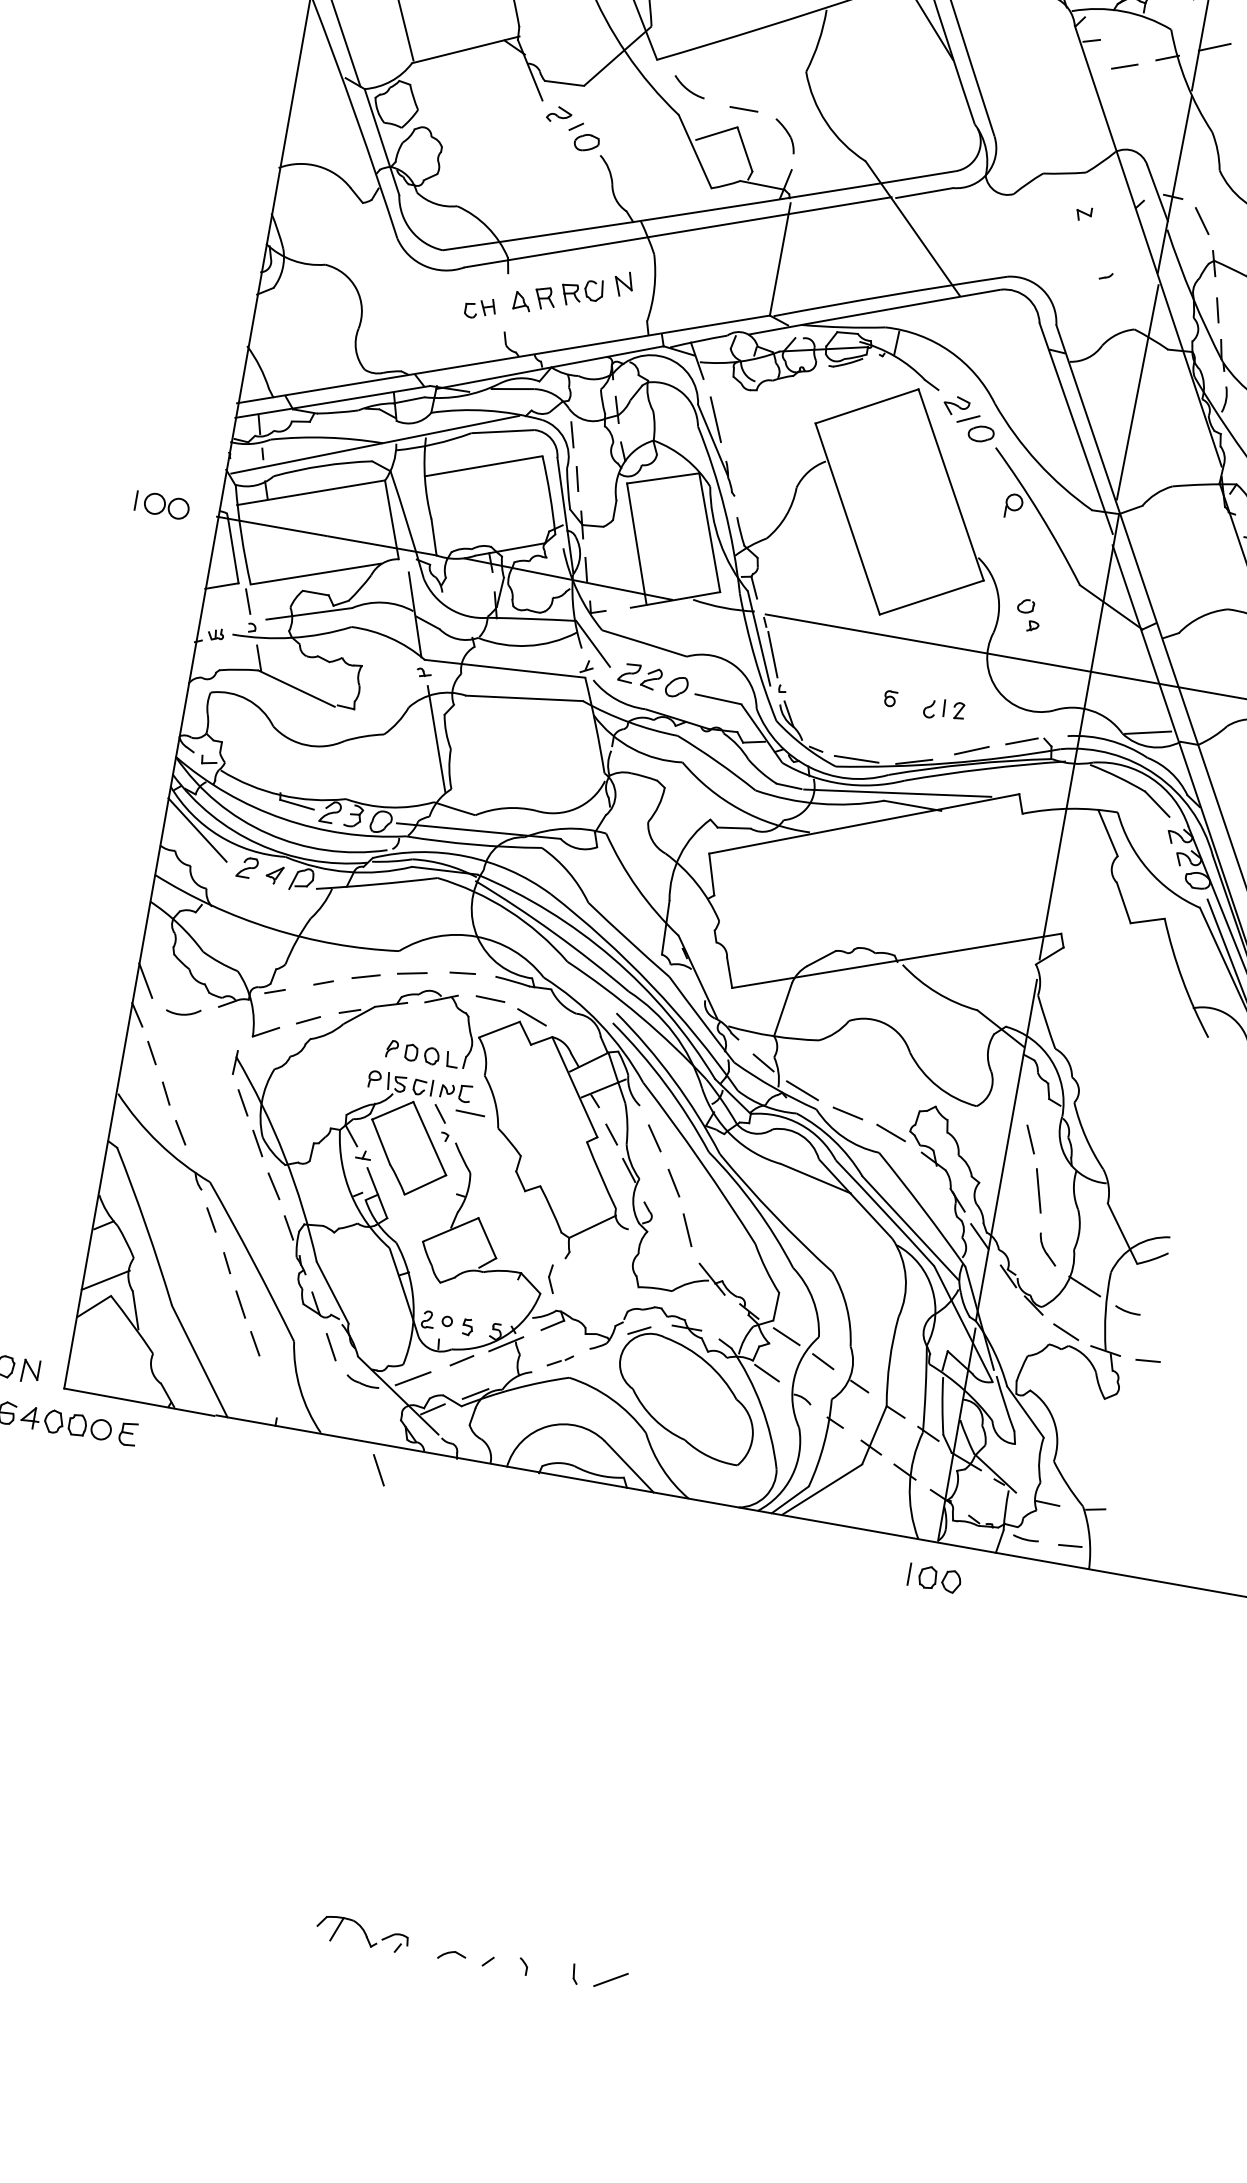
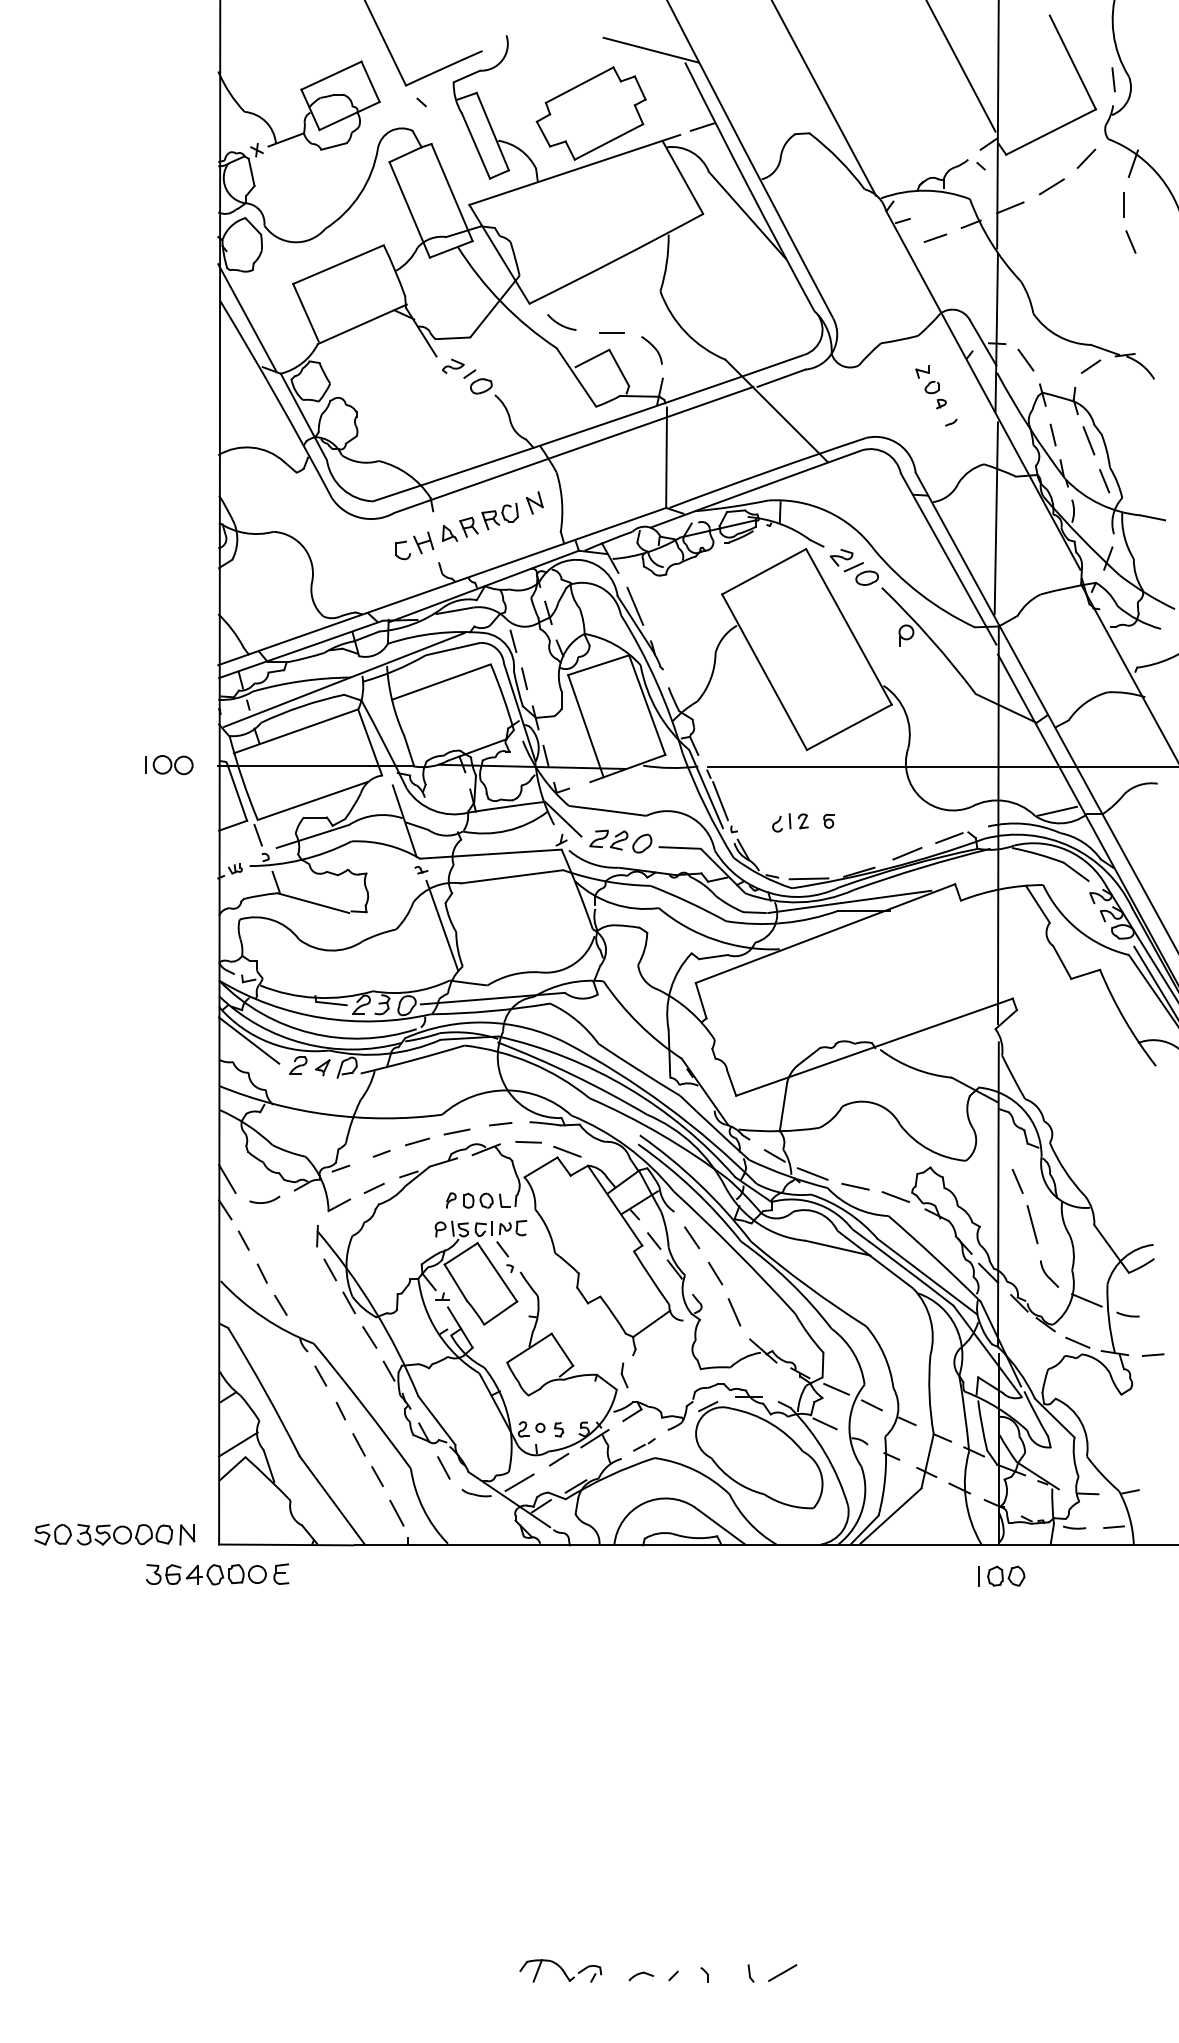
part: (480, 307) -> (414, 545), size x1.43
part: (1028, 614) -> (935, 394), moved
part: (944, 709) -> (790, 822), moved
line: (470, 1113) -> (528, 1244), removed
line: (378, 1469) -> (396, 1512), moved

